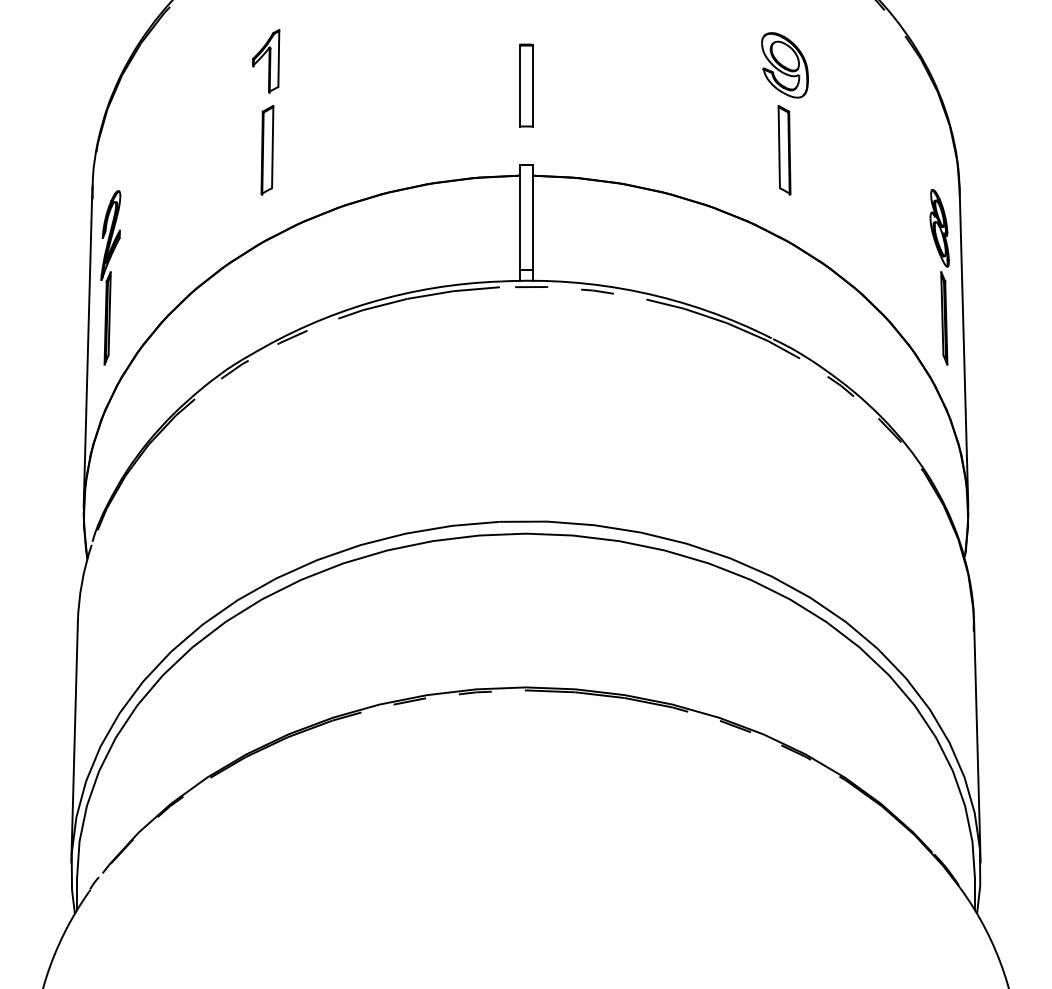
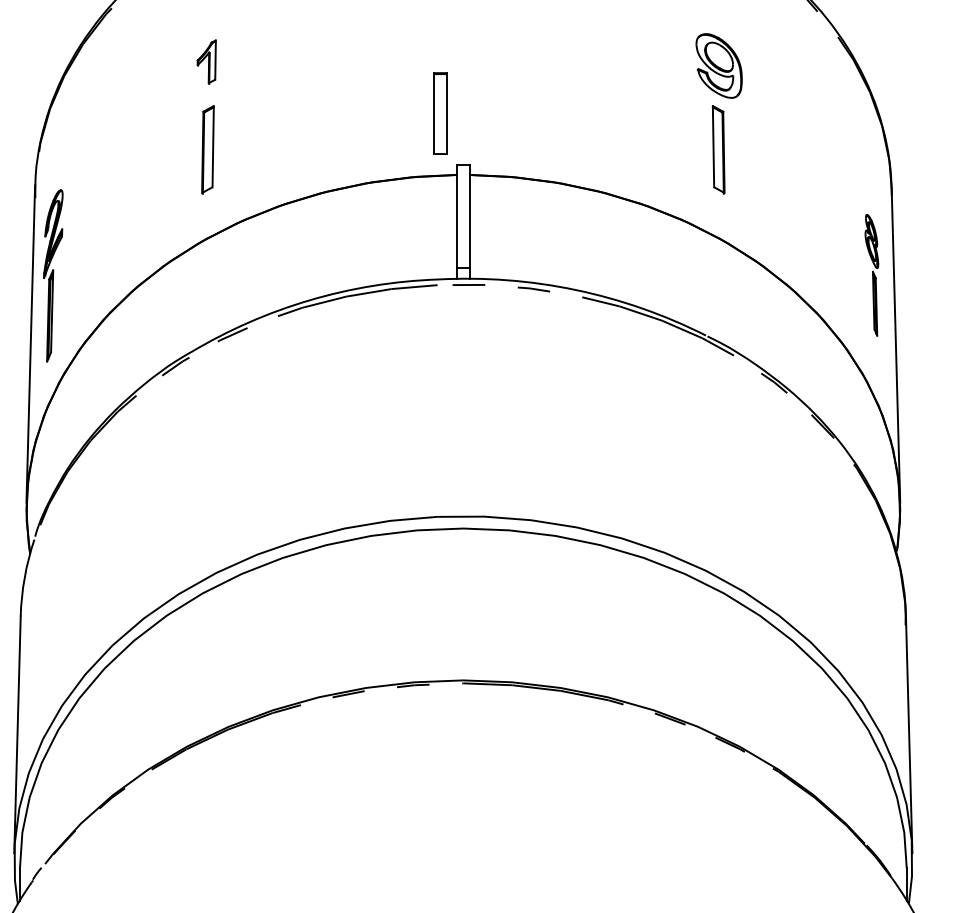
part: (266, 61) -> (207, 62), size x0.7
part: (526, 85) -> (441, 113), moved
part: (939, 277) -> (871, 275), size x0.7

